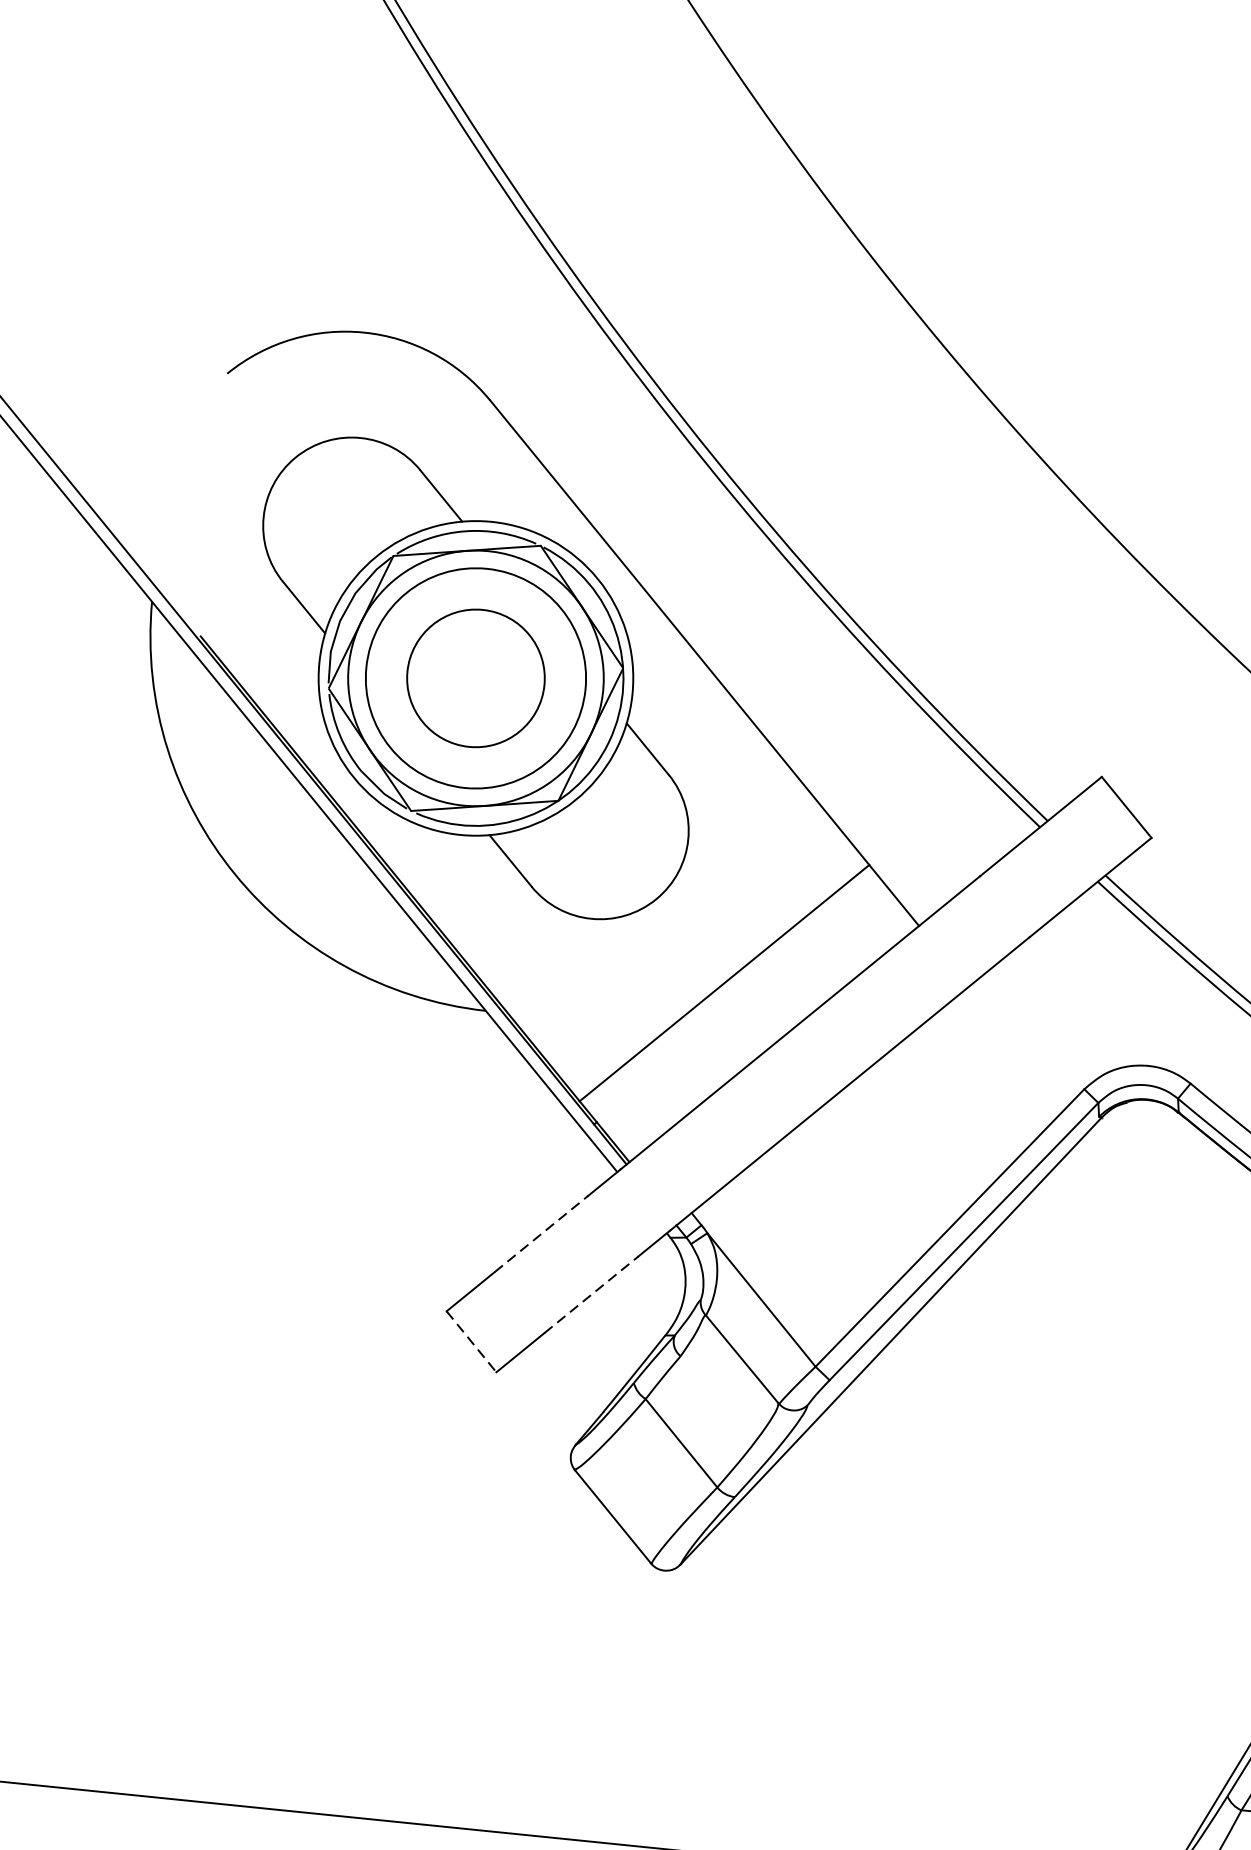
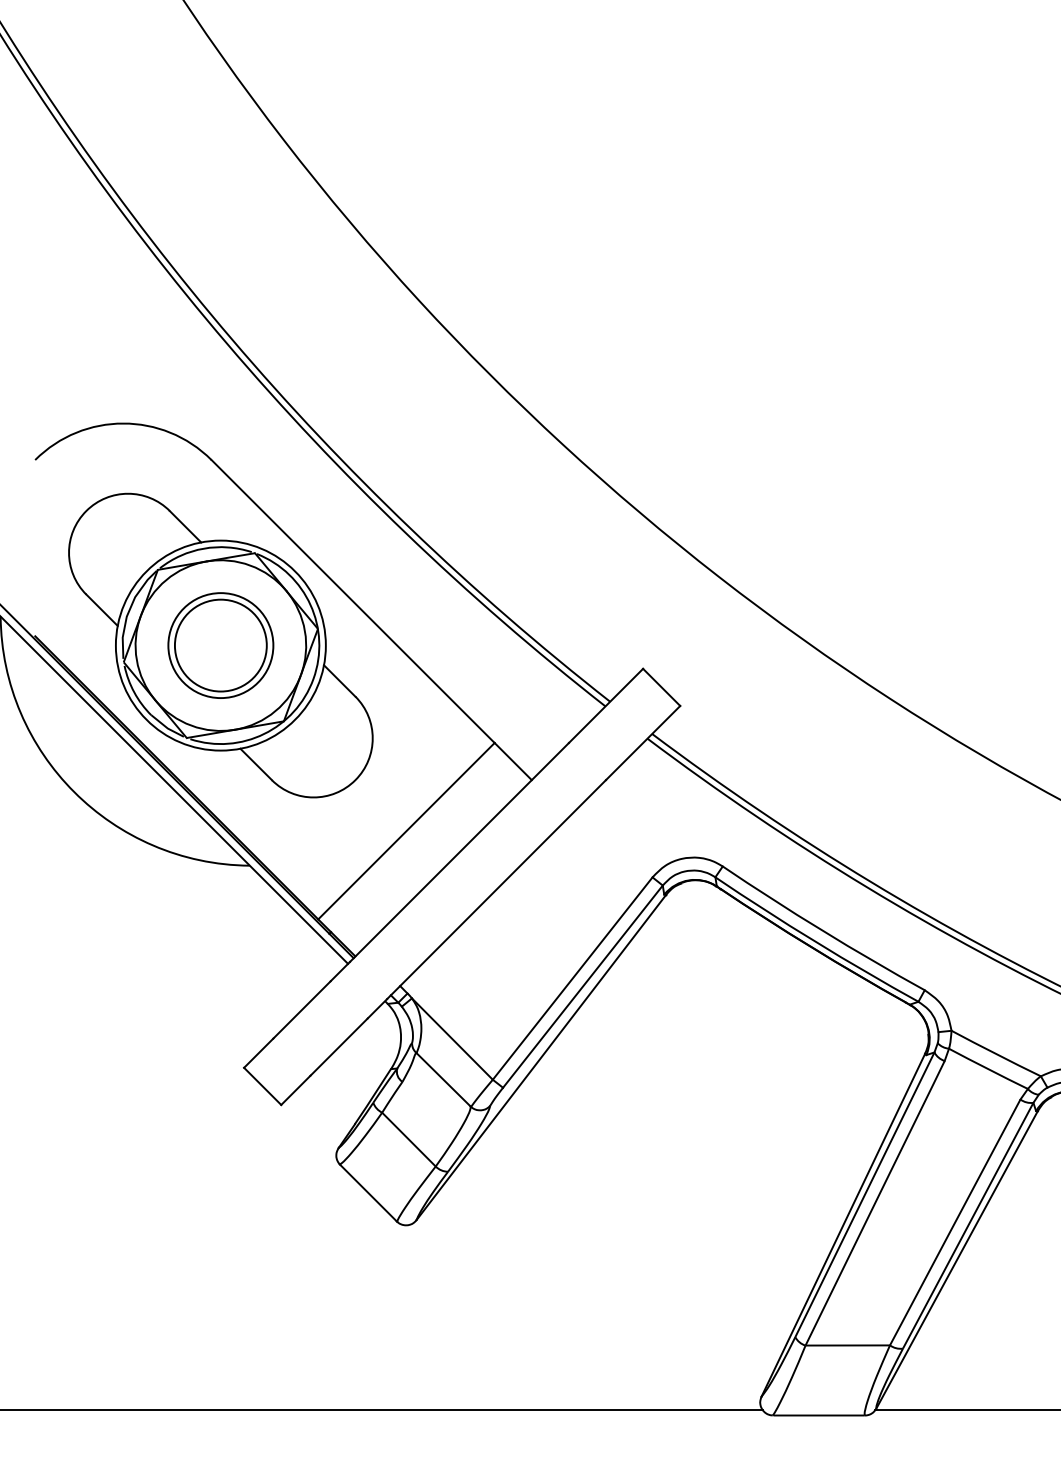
circle: (475, 678) -> (220, 645), size x0.71
line: (542, 1233) -> (302, 1009), dashed -> solid
line: (592, 1293) -> (339, 1046), dashed -> solid
line: (472, 1342) -> (263, 1086), dashed -> solid

